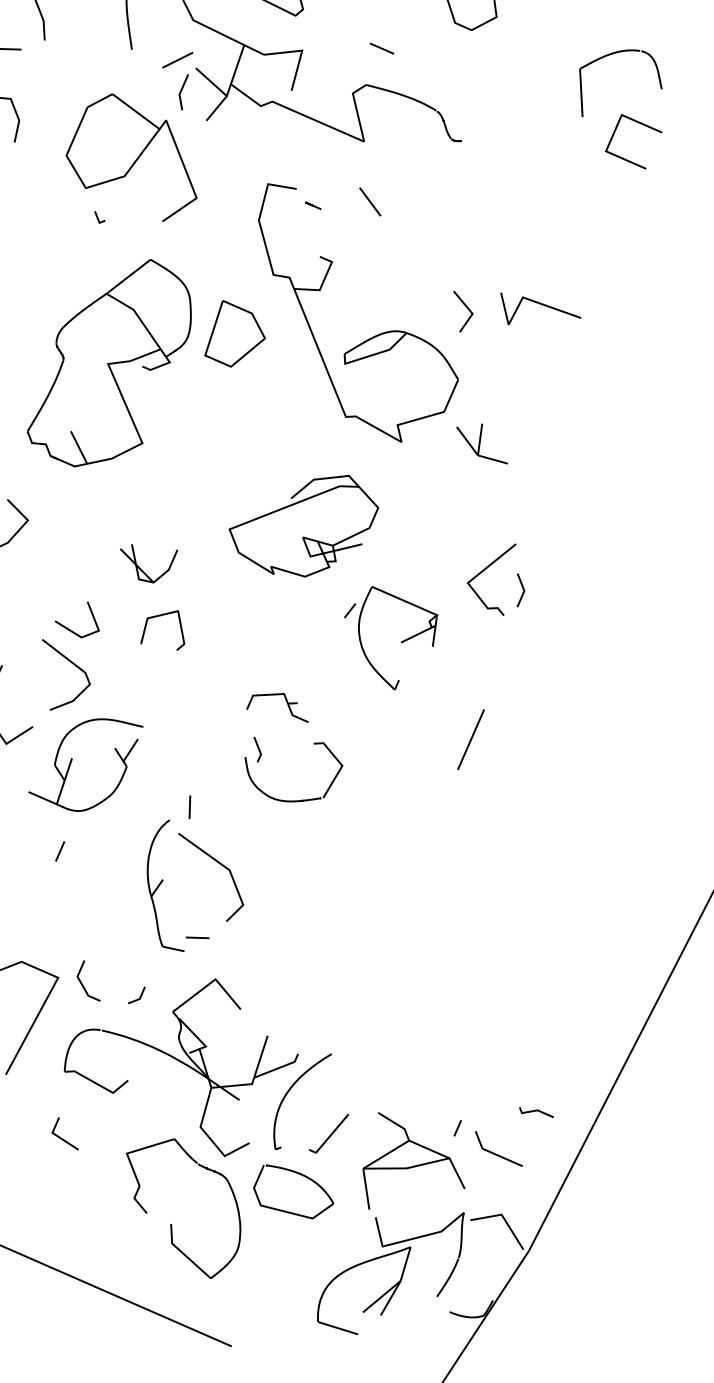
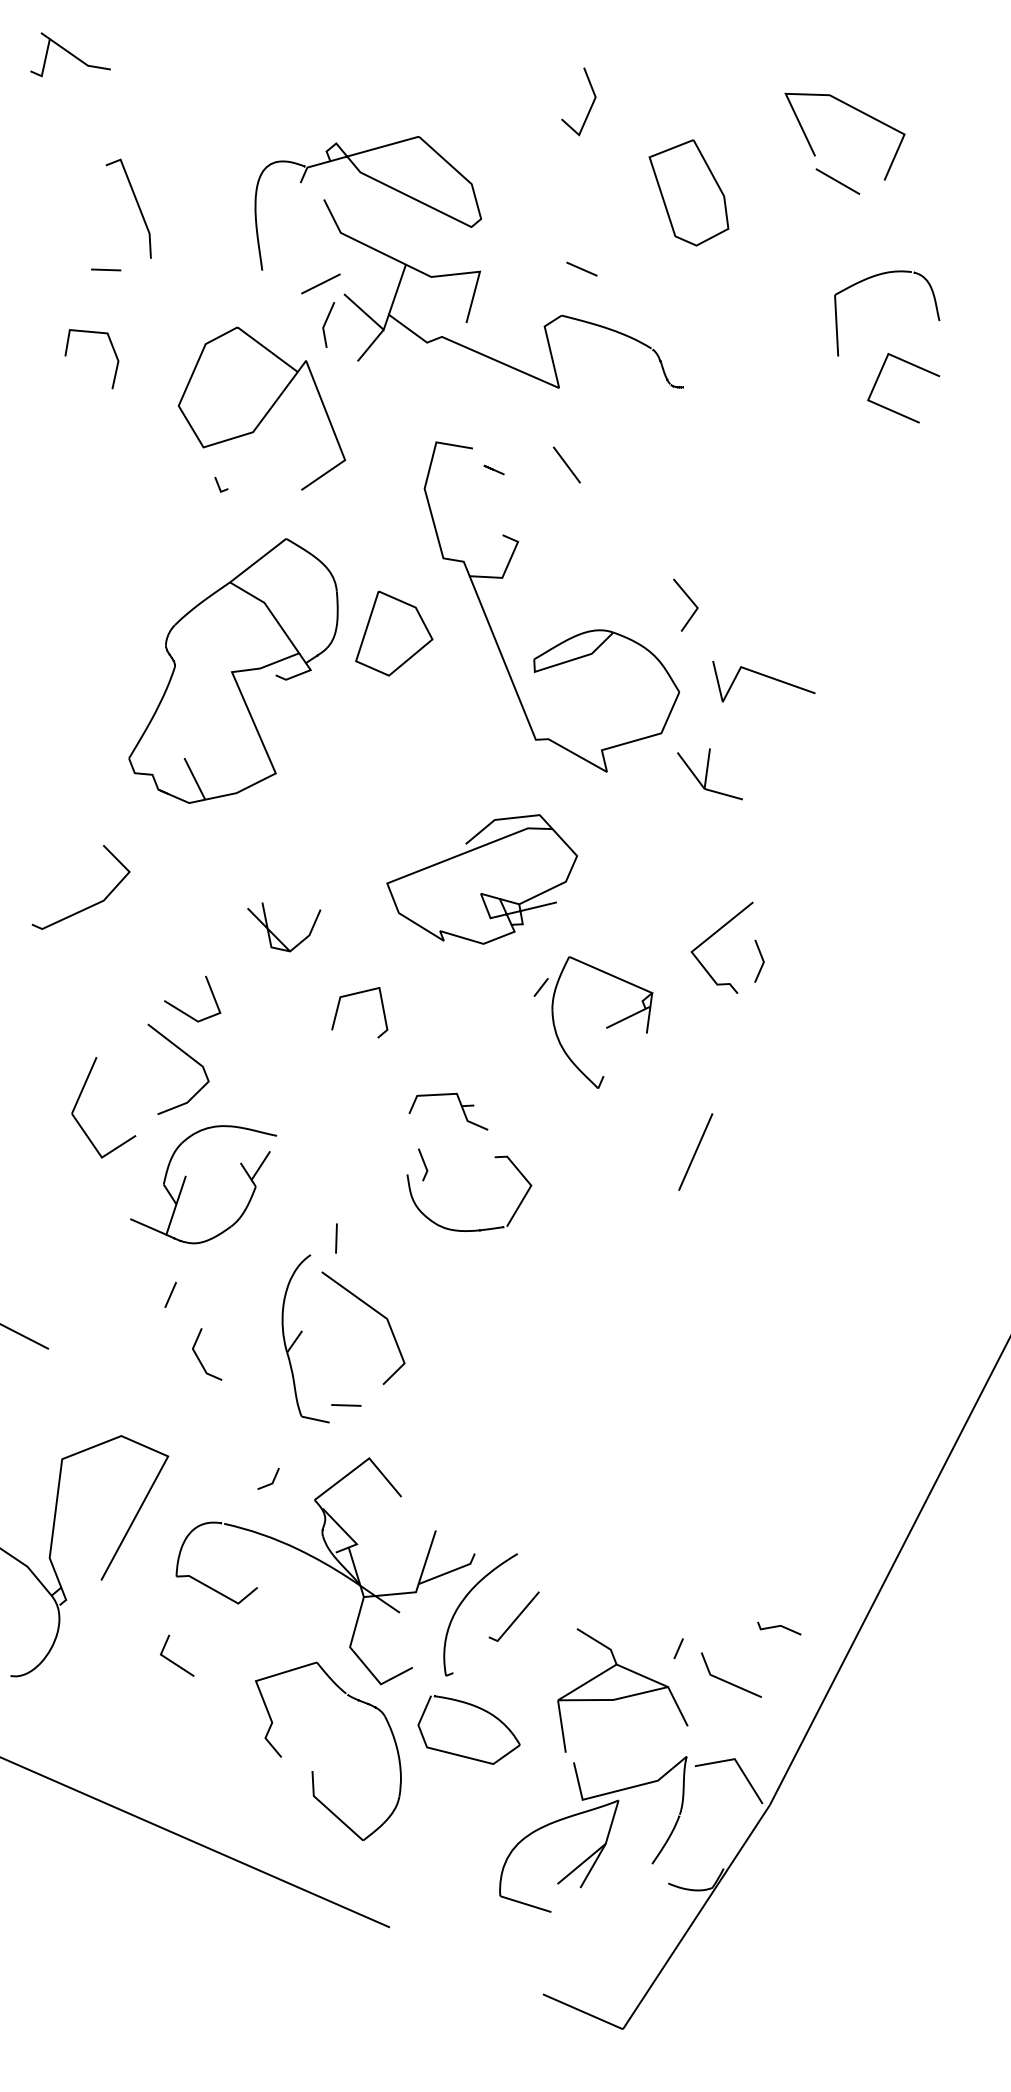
line: (542, 305) -> (766, 677), moved
line: (160, 616) -> (356, 994), moved
line: (82, 984) -> (199, 1358), moved
line: (330, 1135) -> (515, 1618), moved

